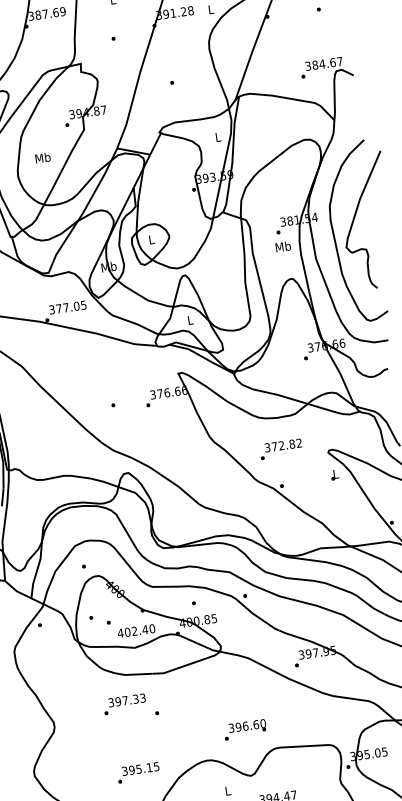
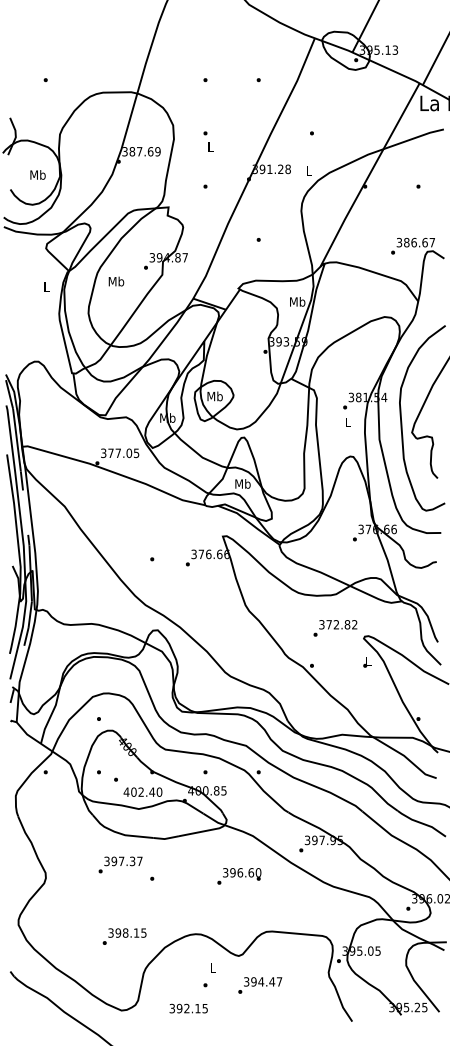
text: (322, 63) -> (414, 242), 384.67 -> 386.67
text: (218, 136) -> (297, 301), L -> Mb
text: (43, 157) -> (116, 281), moved
text: (151, 239) -> (214, 396), L -> Mb
text: (282, 246) -> (347, 422), Mb -> L
text: (189, 319) -> (242, 483), L -> Mb
text: (281, 449) -> (335, 628), moved
text: (142, 698) -> (139, 861), 397.33 -> 397.37
text: (245, 729) -> (239, 876), moved
text: (138, 768) -> (125, 932), 395.15 -> 398.15

